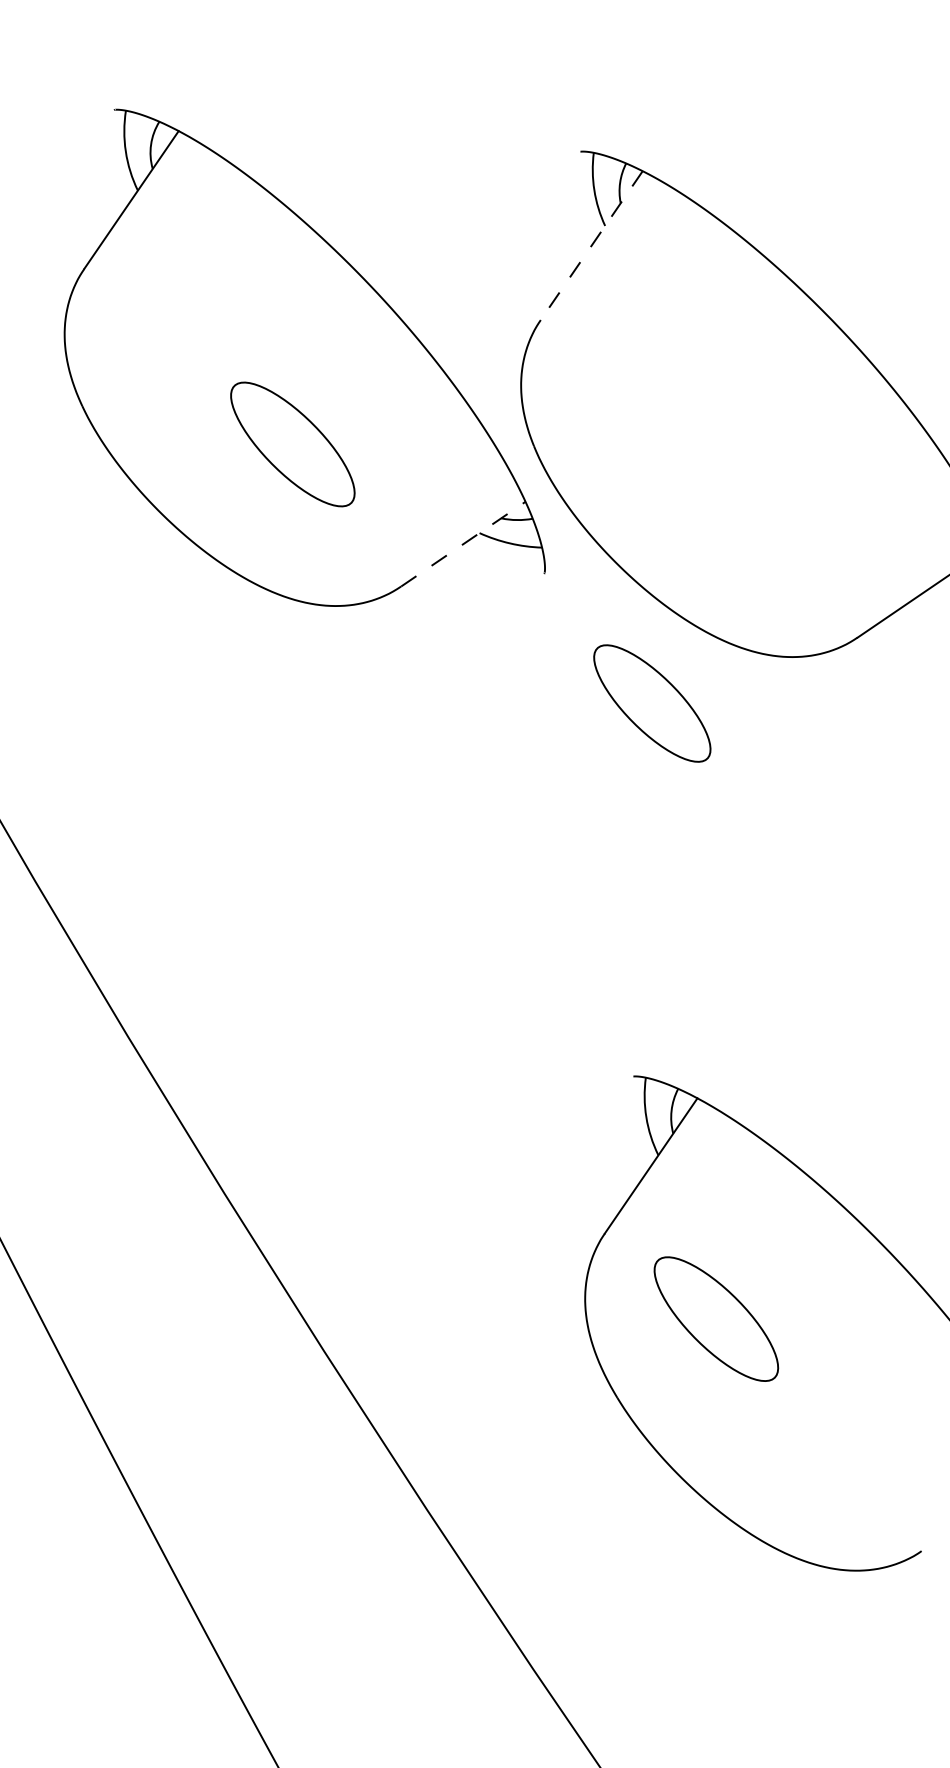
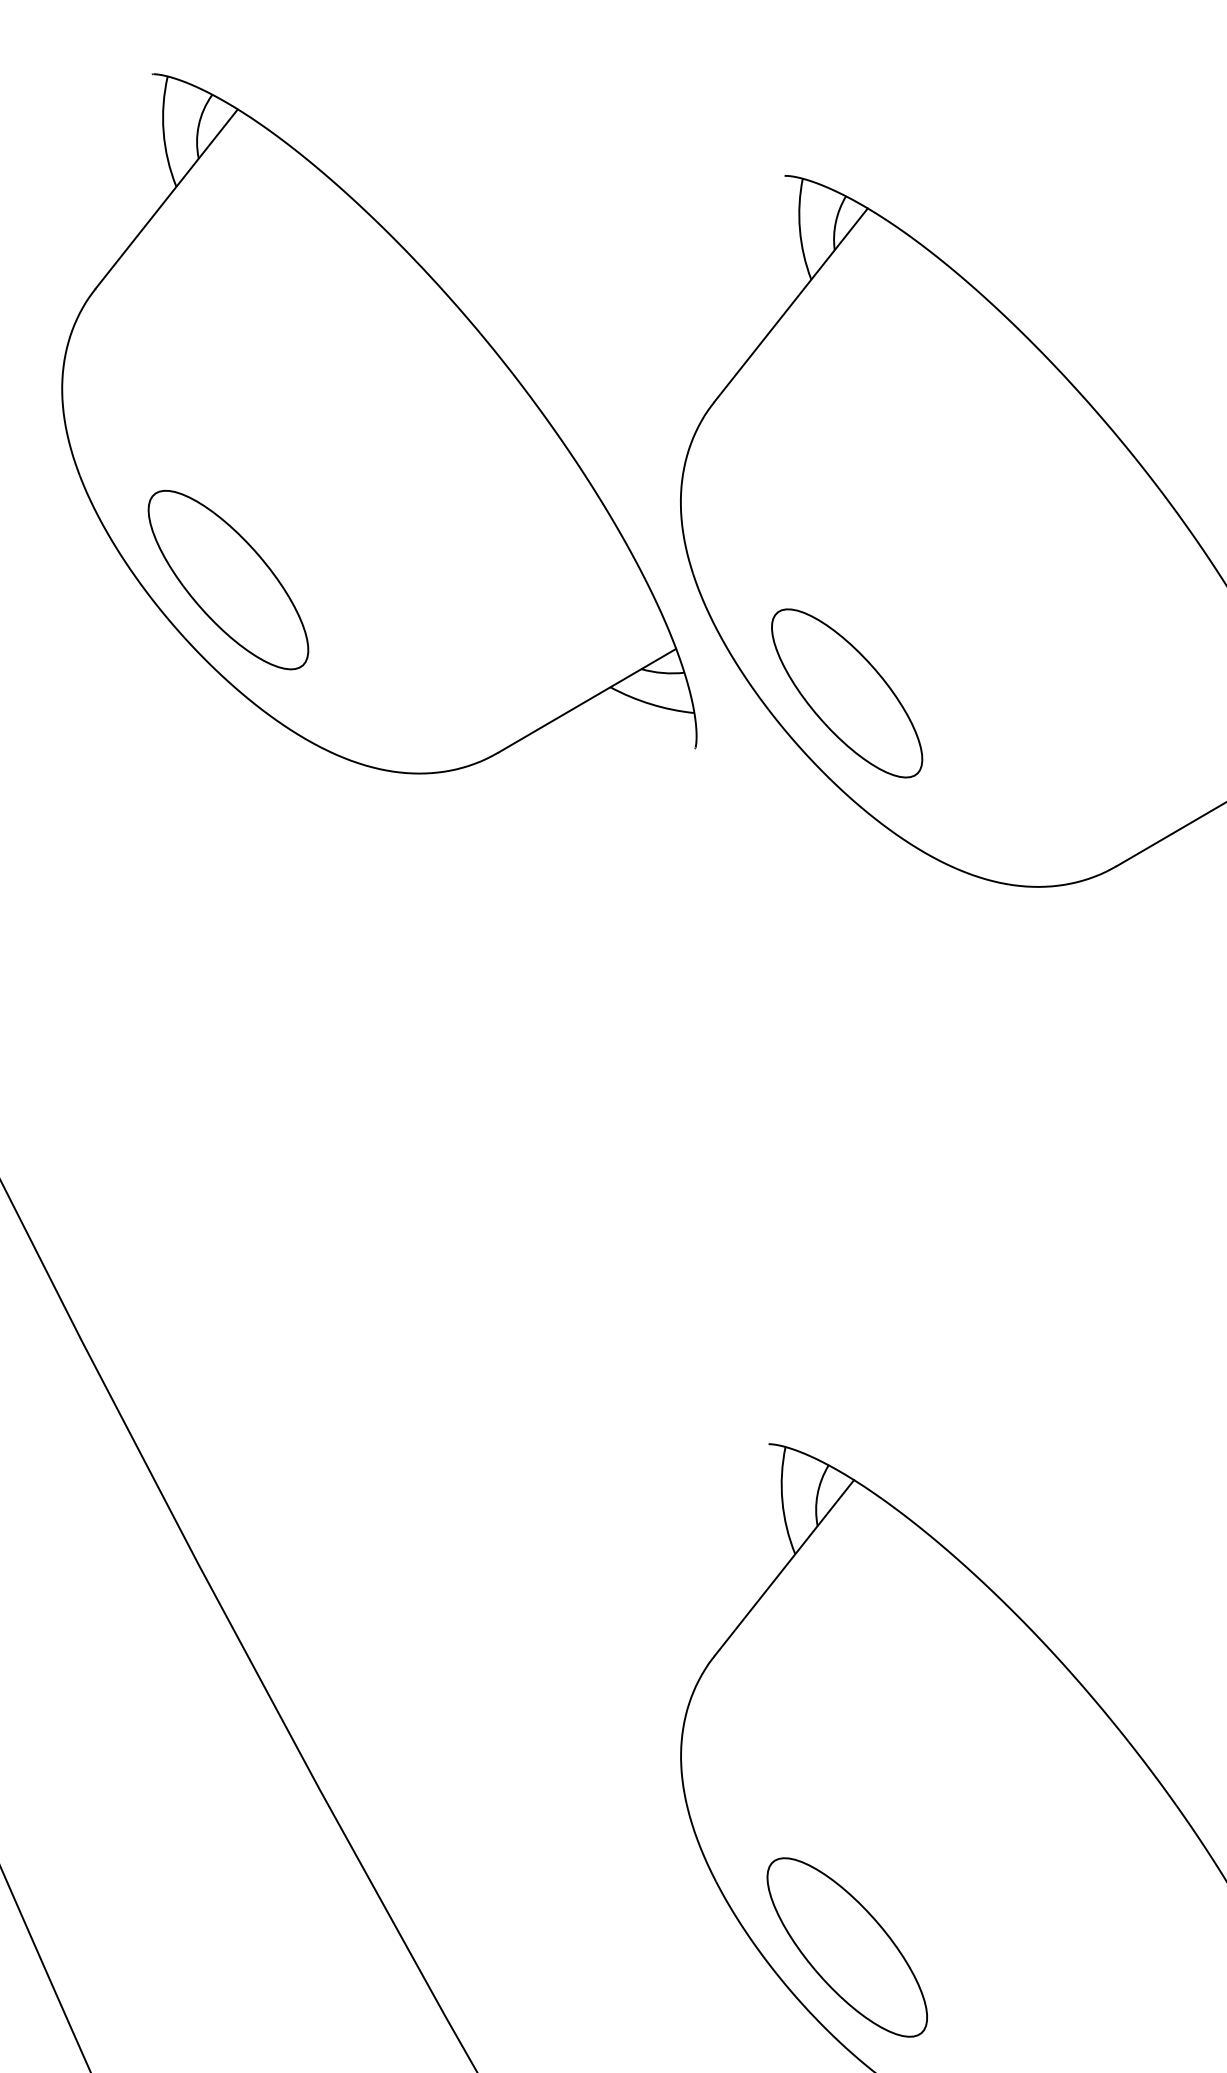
line: (591, 245) -> (790, 305), dashed -> solid
part: (292, 444) -> (227, 580), moved
line: (463, 543) -> (587, 699), dashed -> solid
part: (652, 703) -> (847, 693), moved
part: (716, 1318) -> (847, 1946), moved

